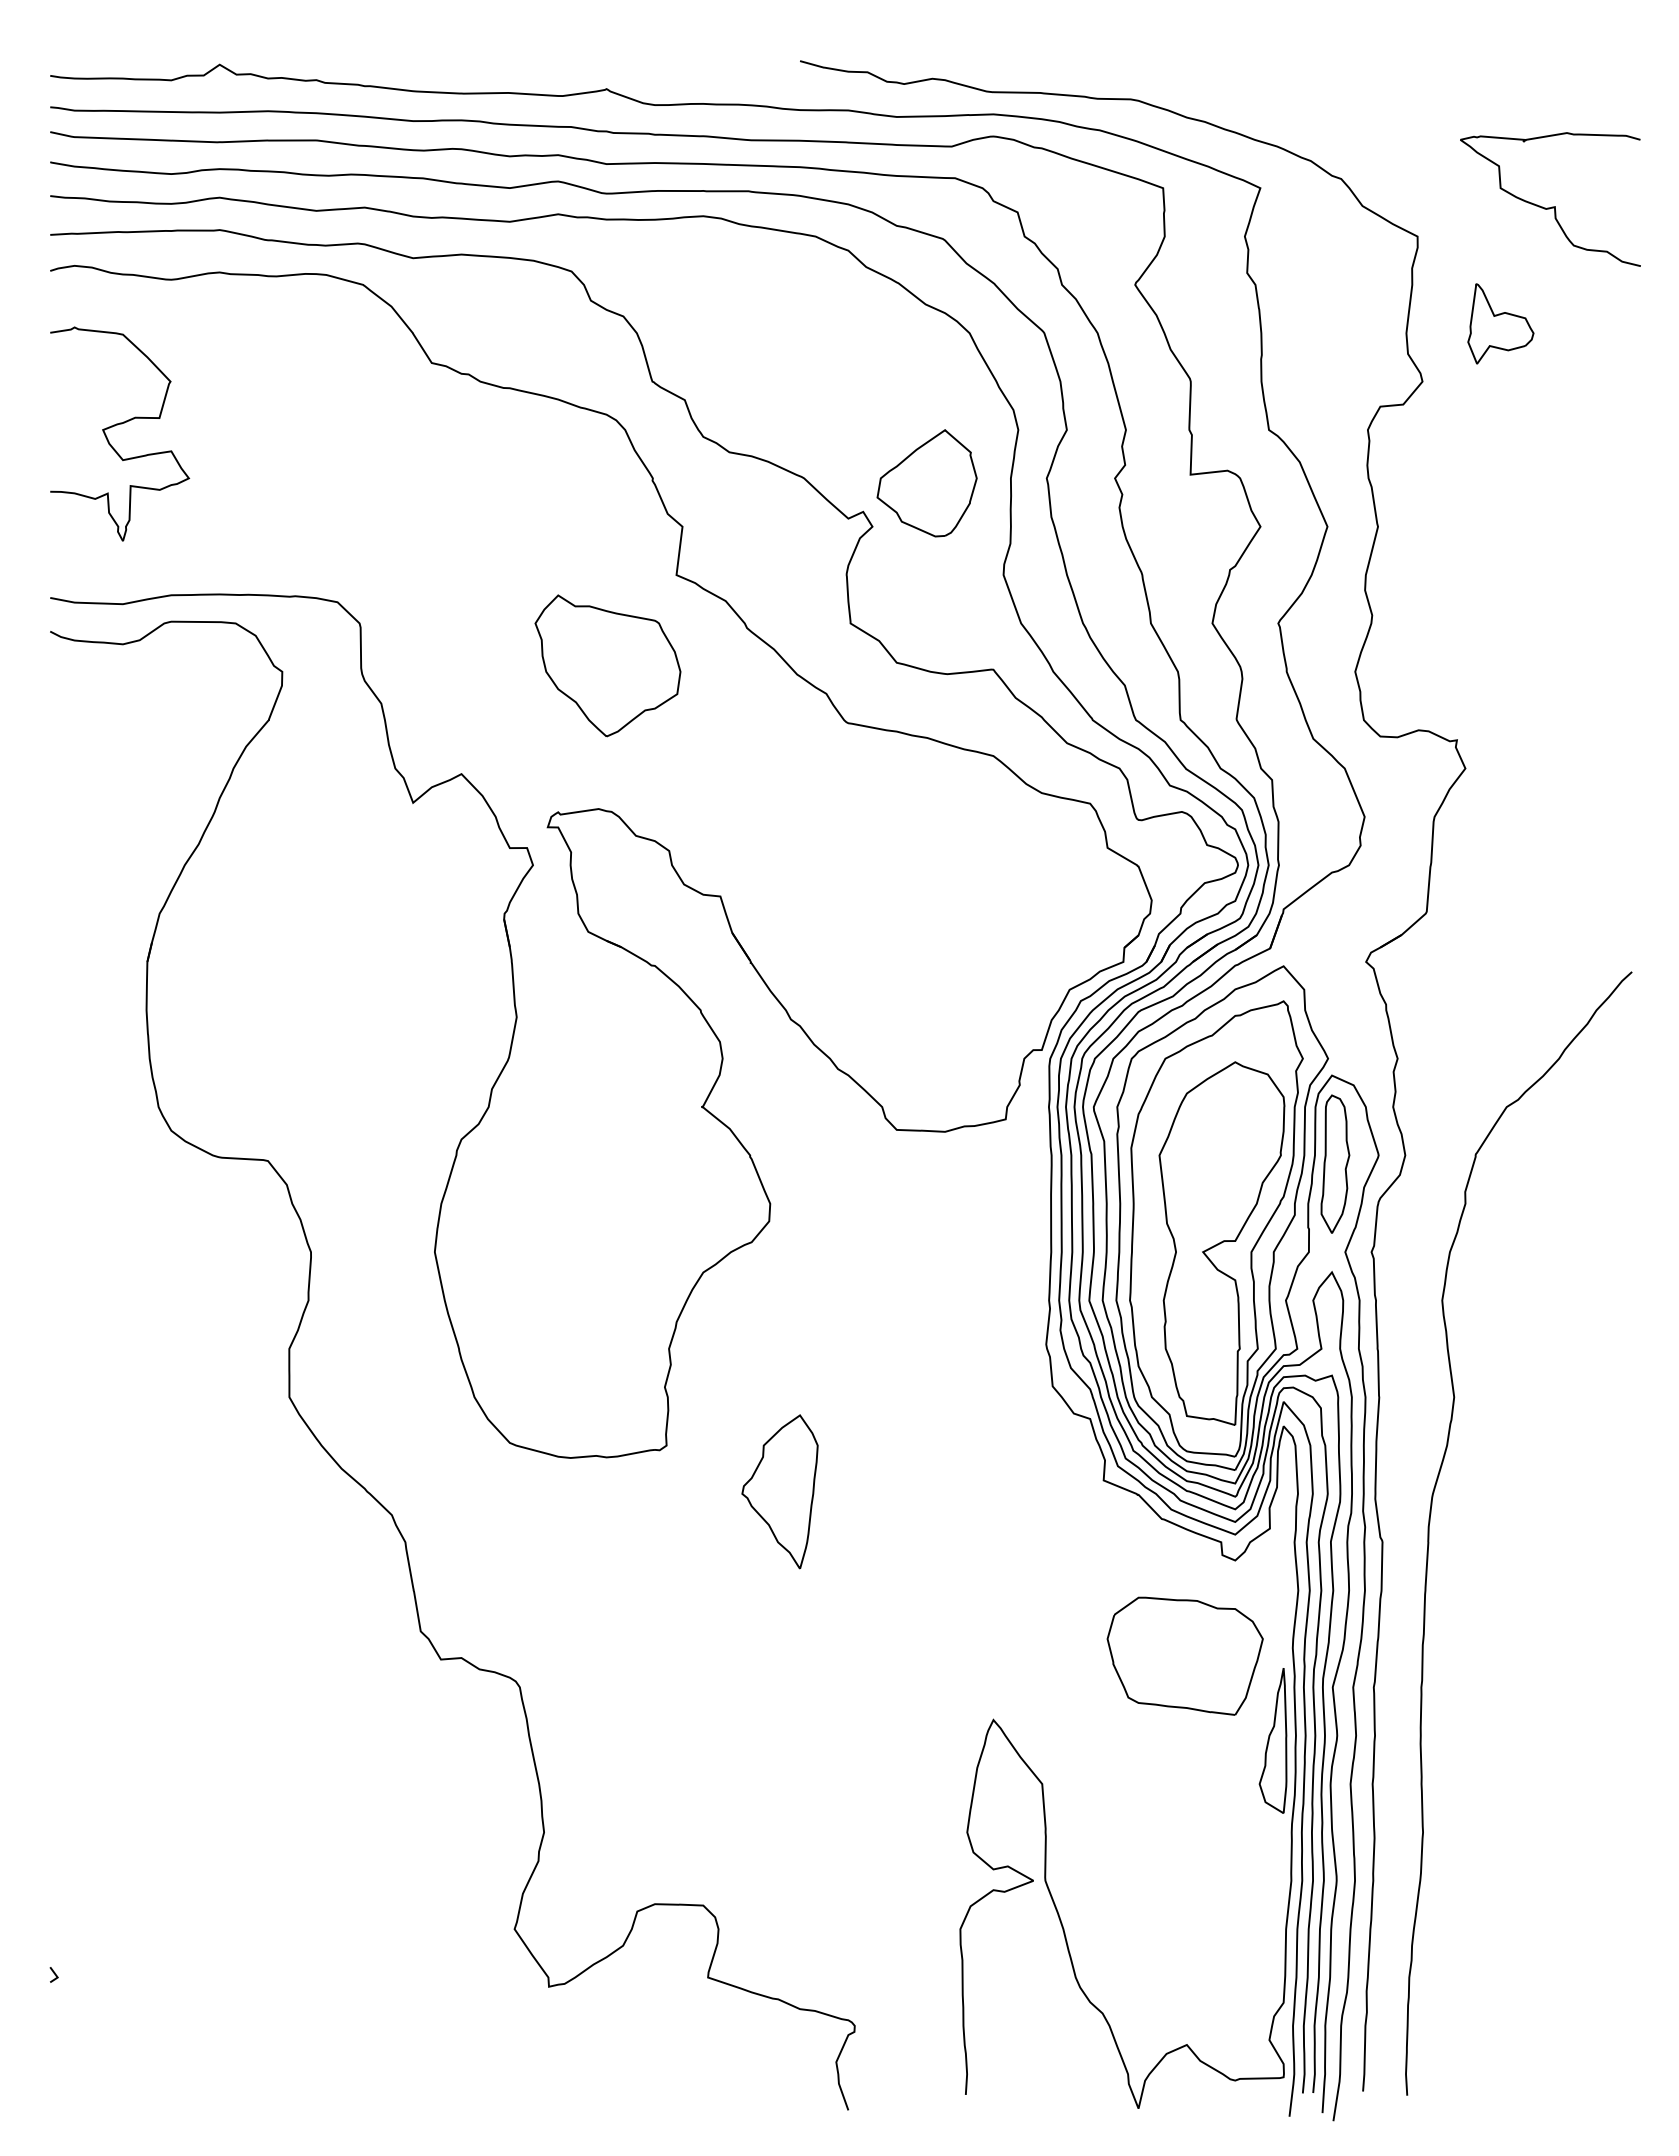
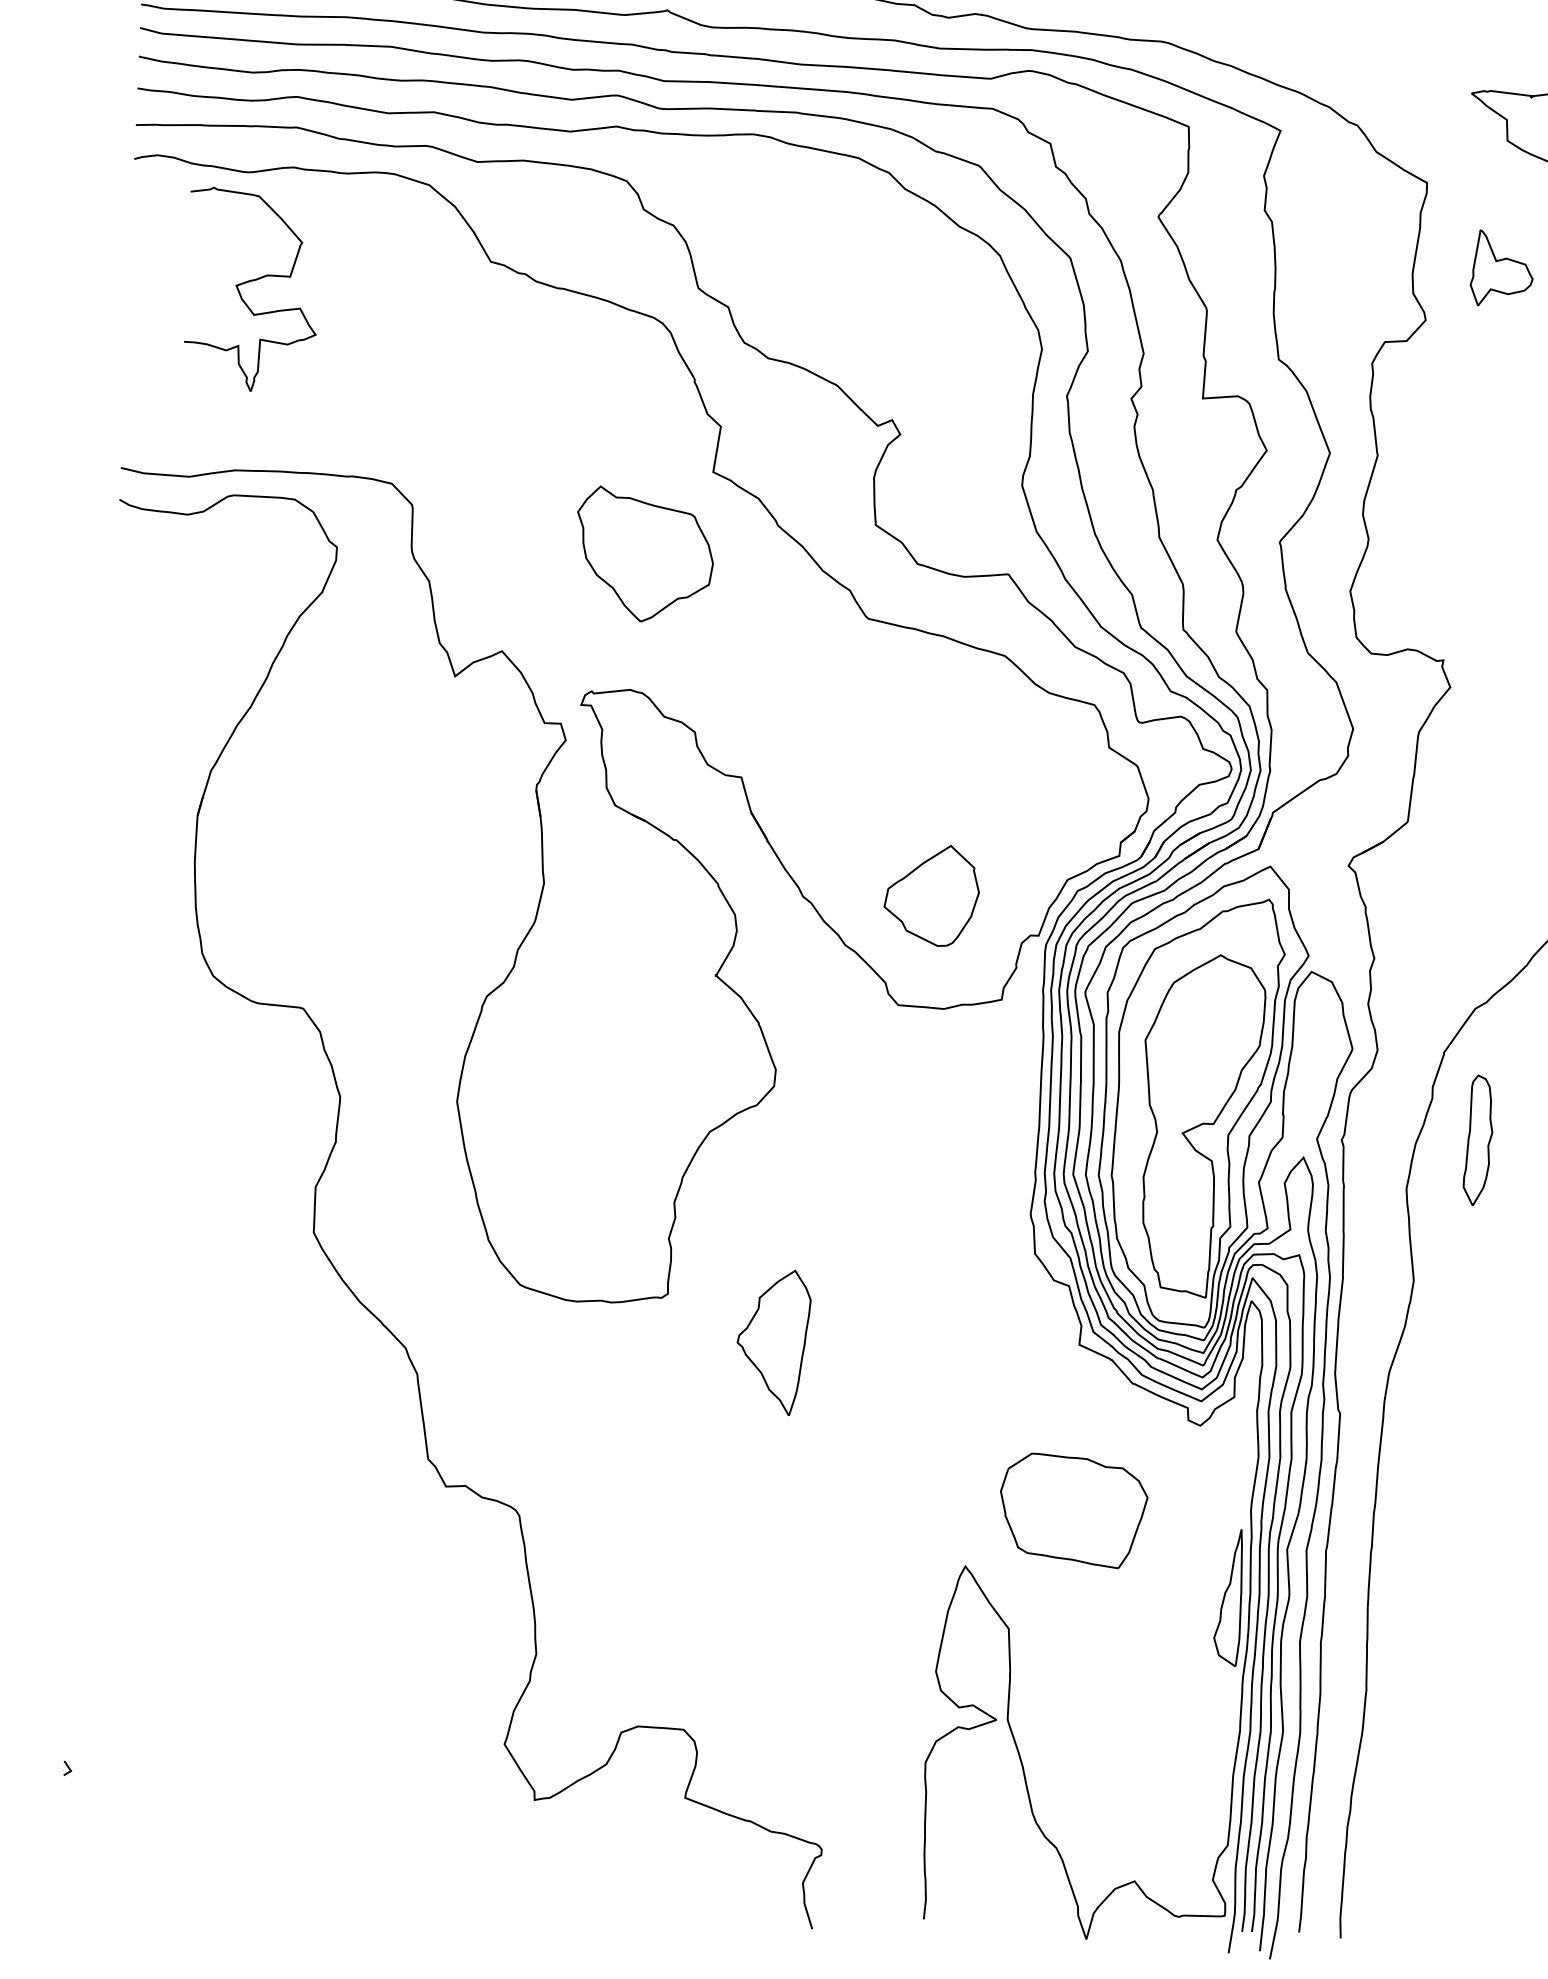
part: (117, 425) -> (250, 281), moved
part: (926, 483) -> (931, 895), moved
part: (1335, 1163) -> (1478, 1139), moved
part: (1184, 1655) -> (1072, 1510), moved

